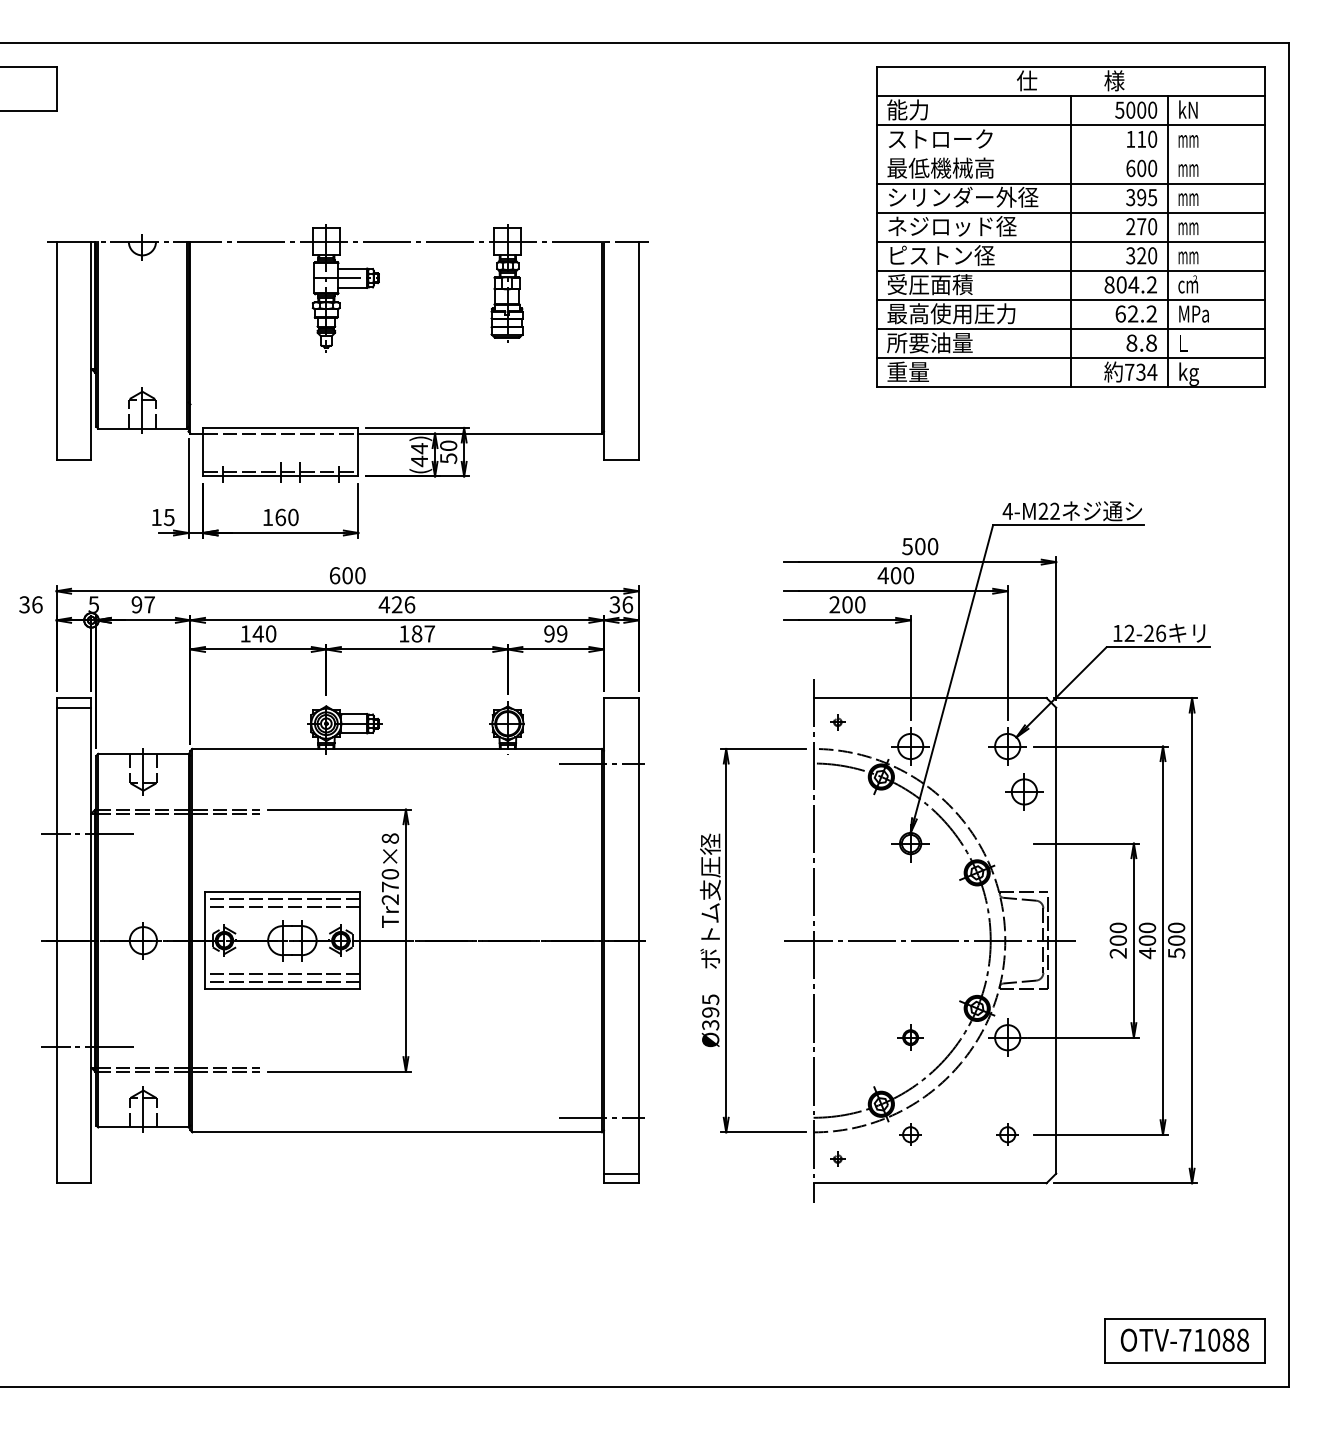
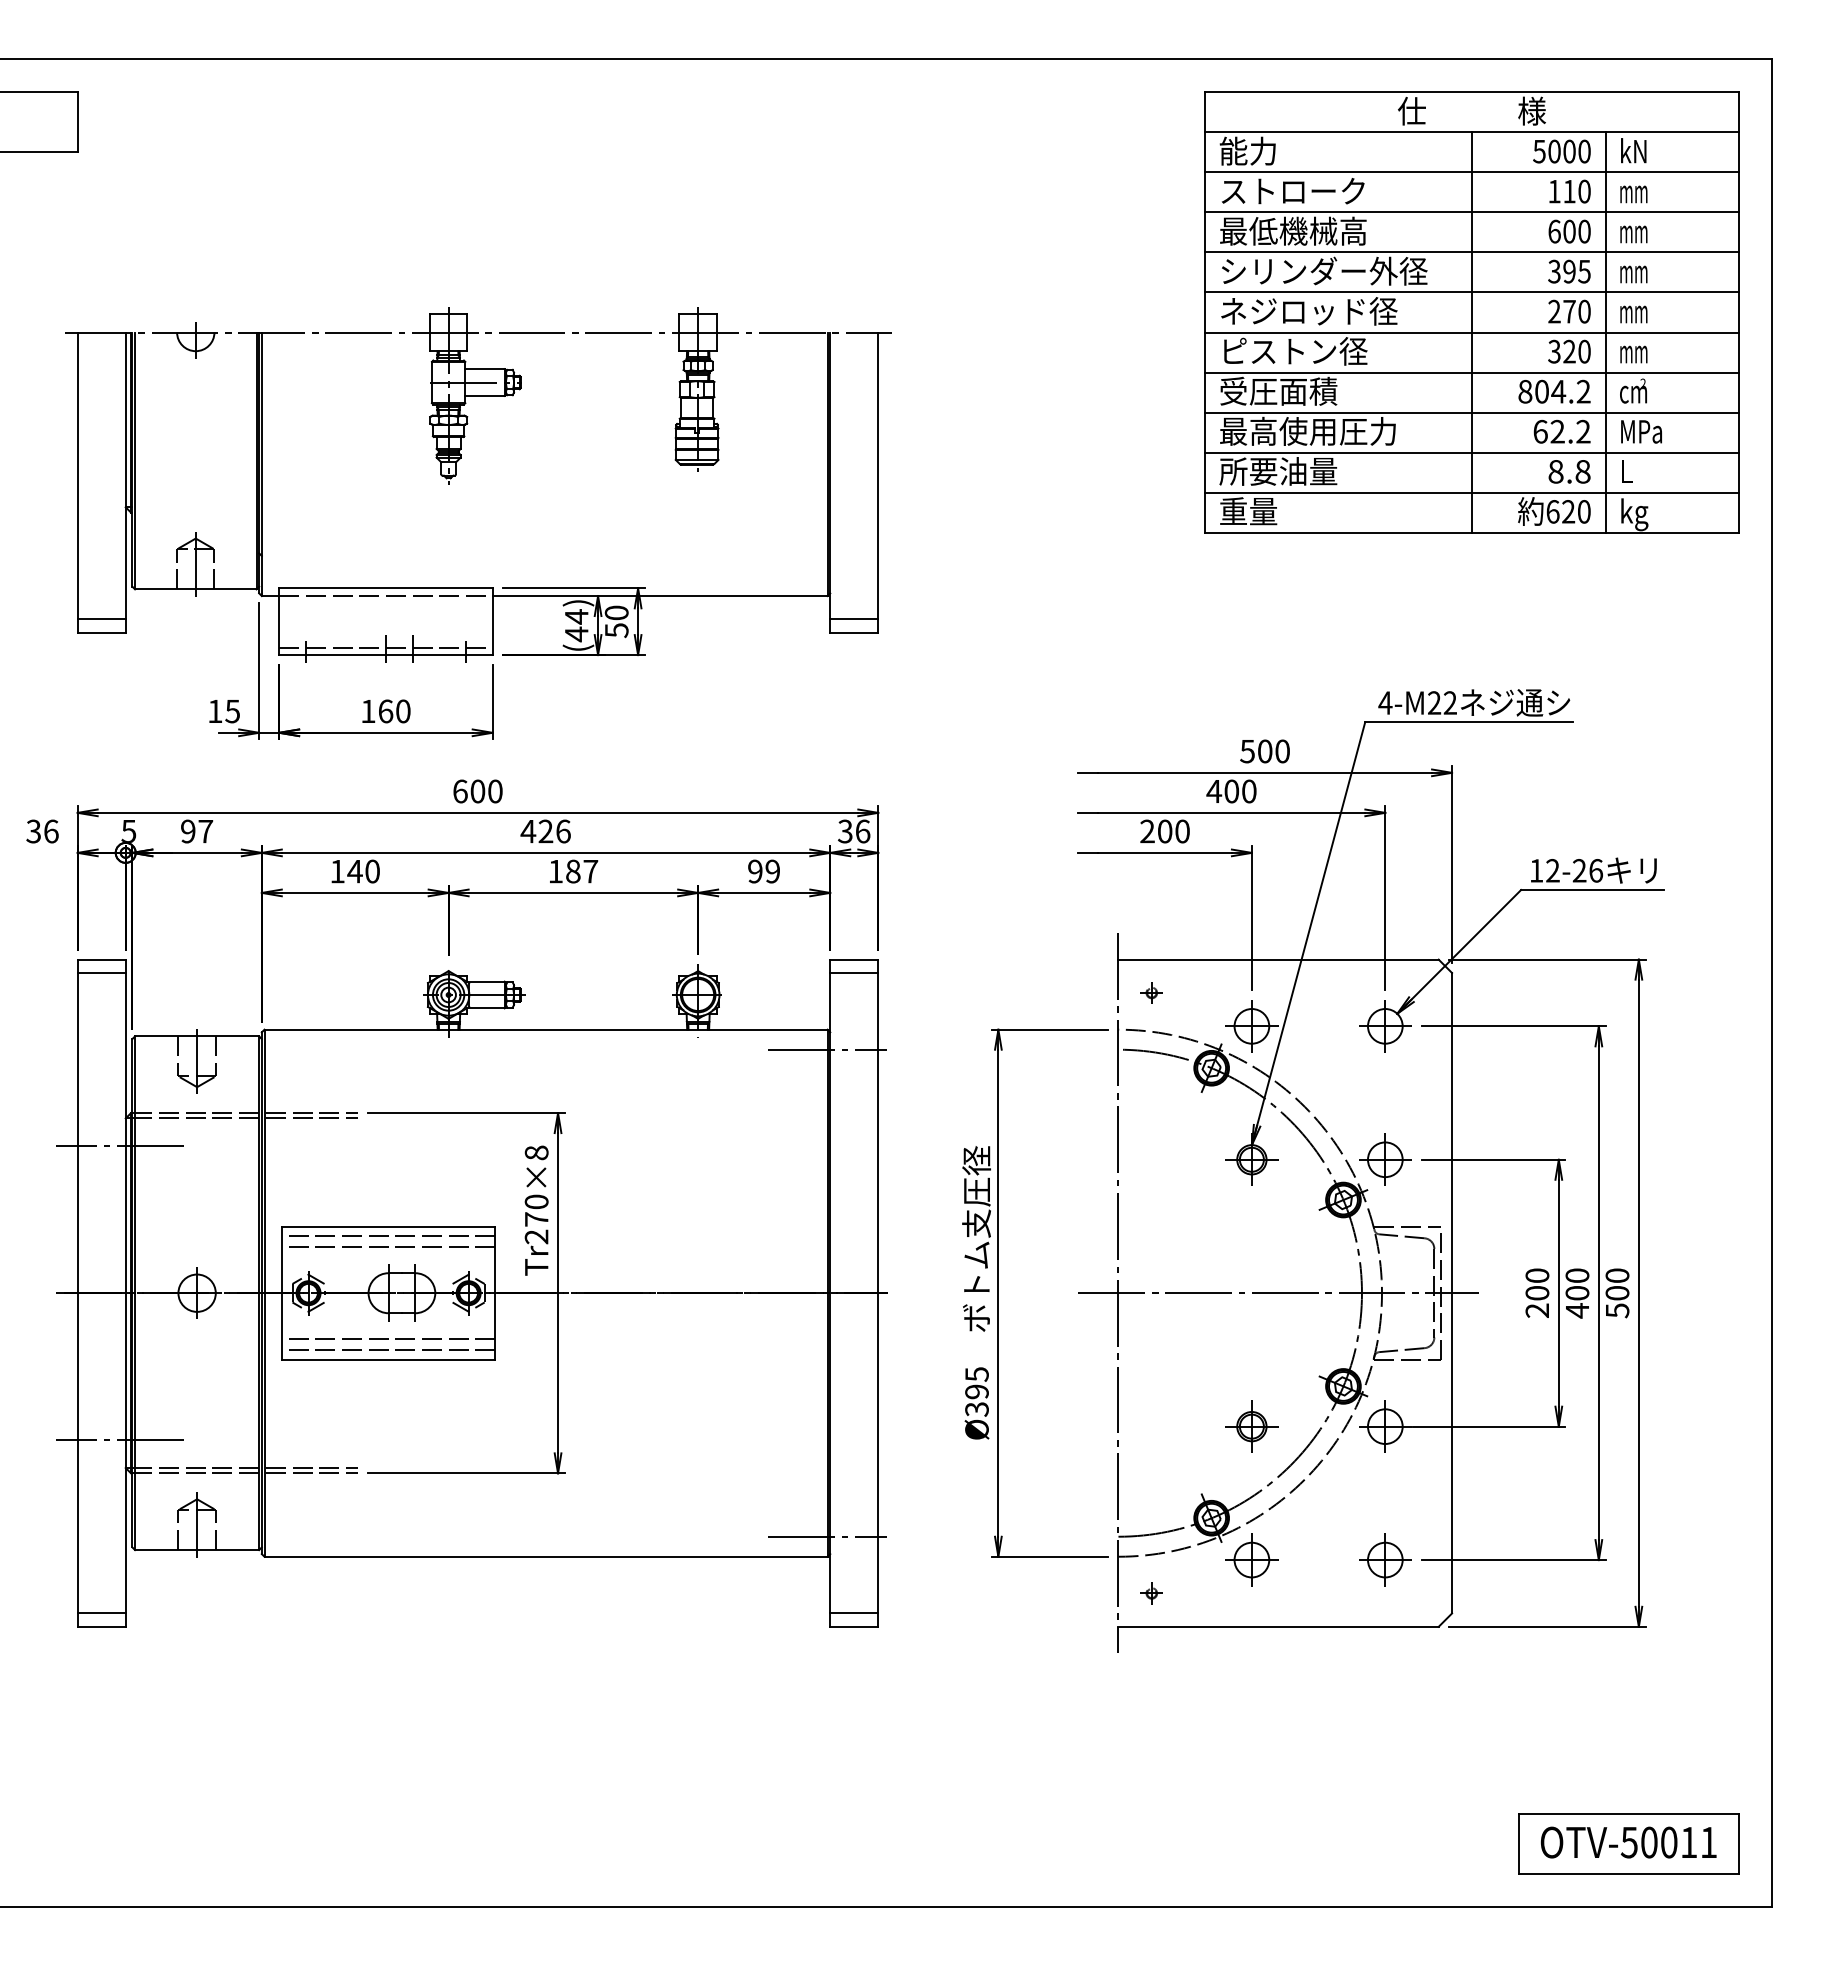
line: (1070, 154) -> (1471, 212), added
text: (1140, 372) -> (1568, 511), 734 -> 620
line: (73, 450) -> (101, 619), added
line: (621, 450) -> (854, 619), added
line: (621, 707) -> (854, 972), added
part: (1024, 791) -> (1385, 1159), moved
part: (910, 1037) -> (1251, 1426), size x1.43
part: (910, 1134) -> (1251, 1559), size x1.67
part: (1007, 1134) -> (1385, 1559), size x1.67
line: (73, 1173) -> (101, 1613), added
text: (1213, 1340) -> (1668, 1842), OTV-71088 -> OTV-50011

